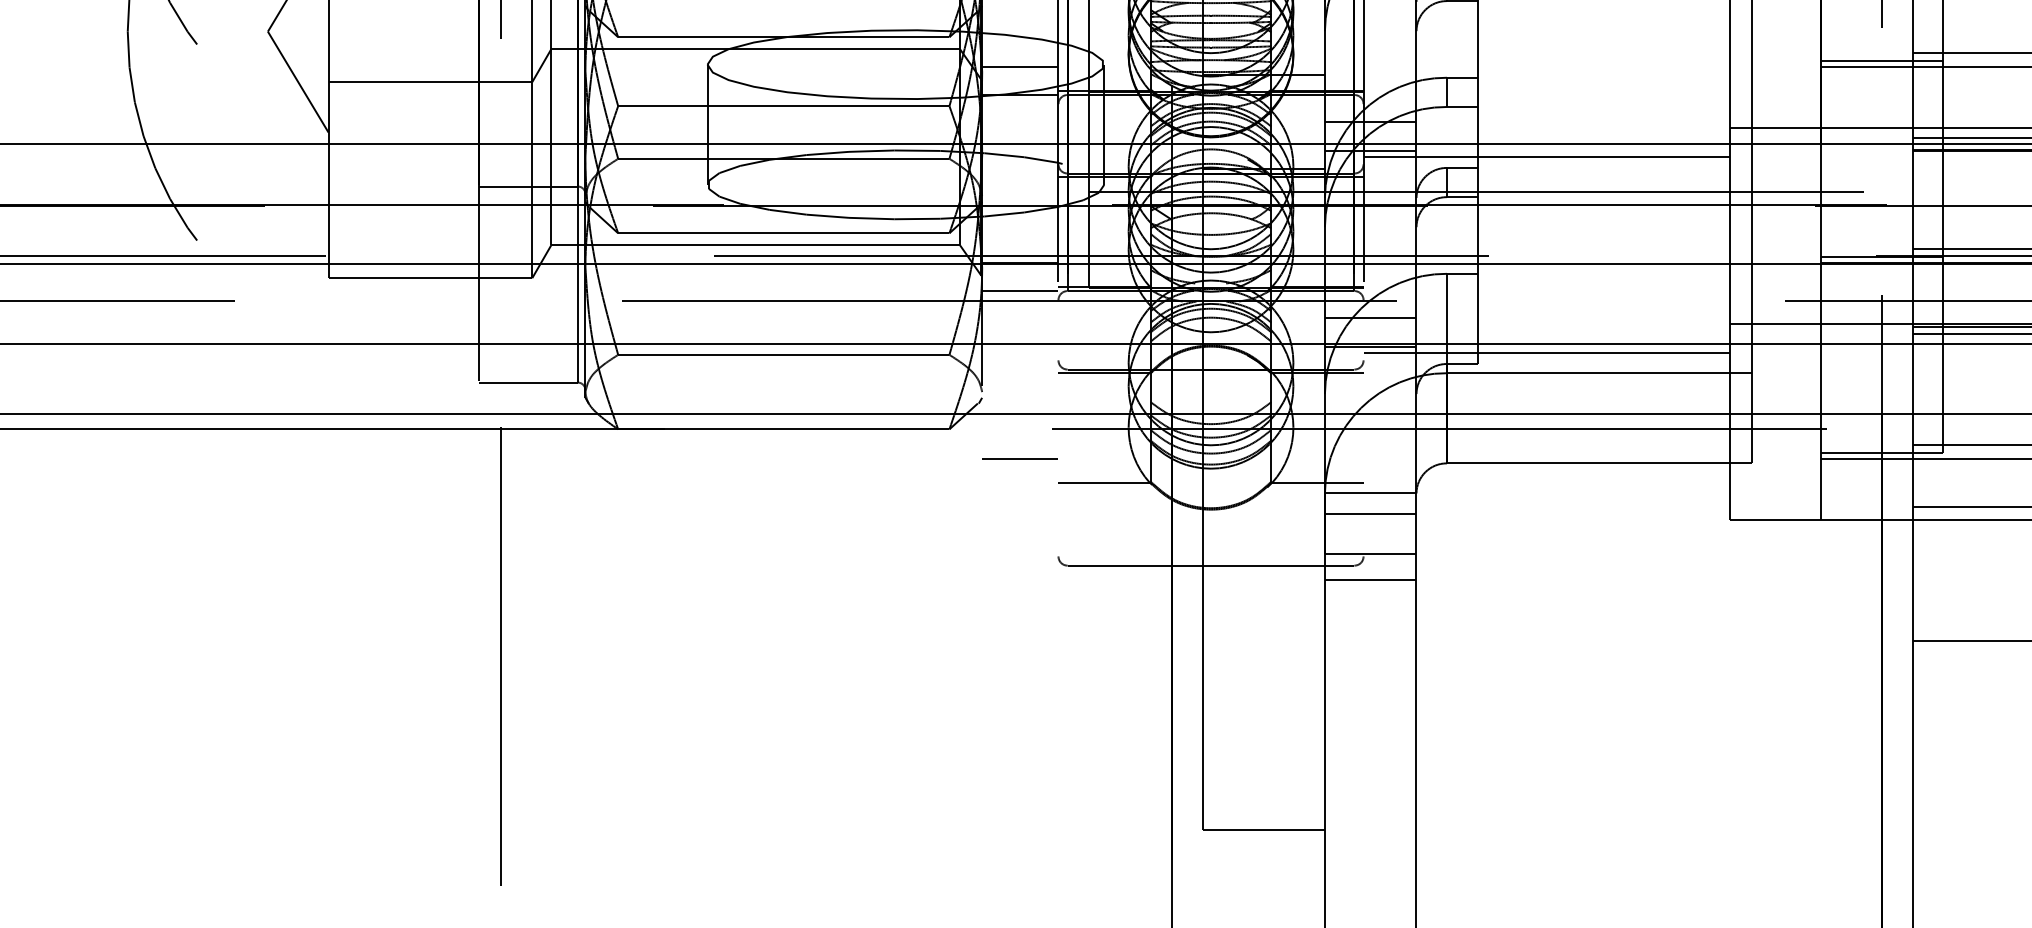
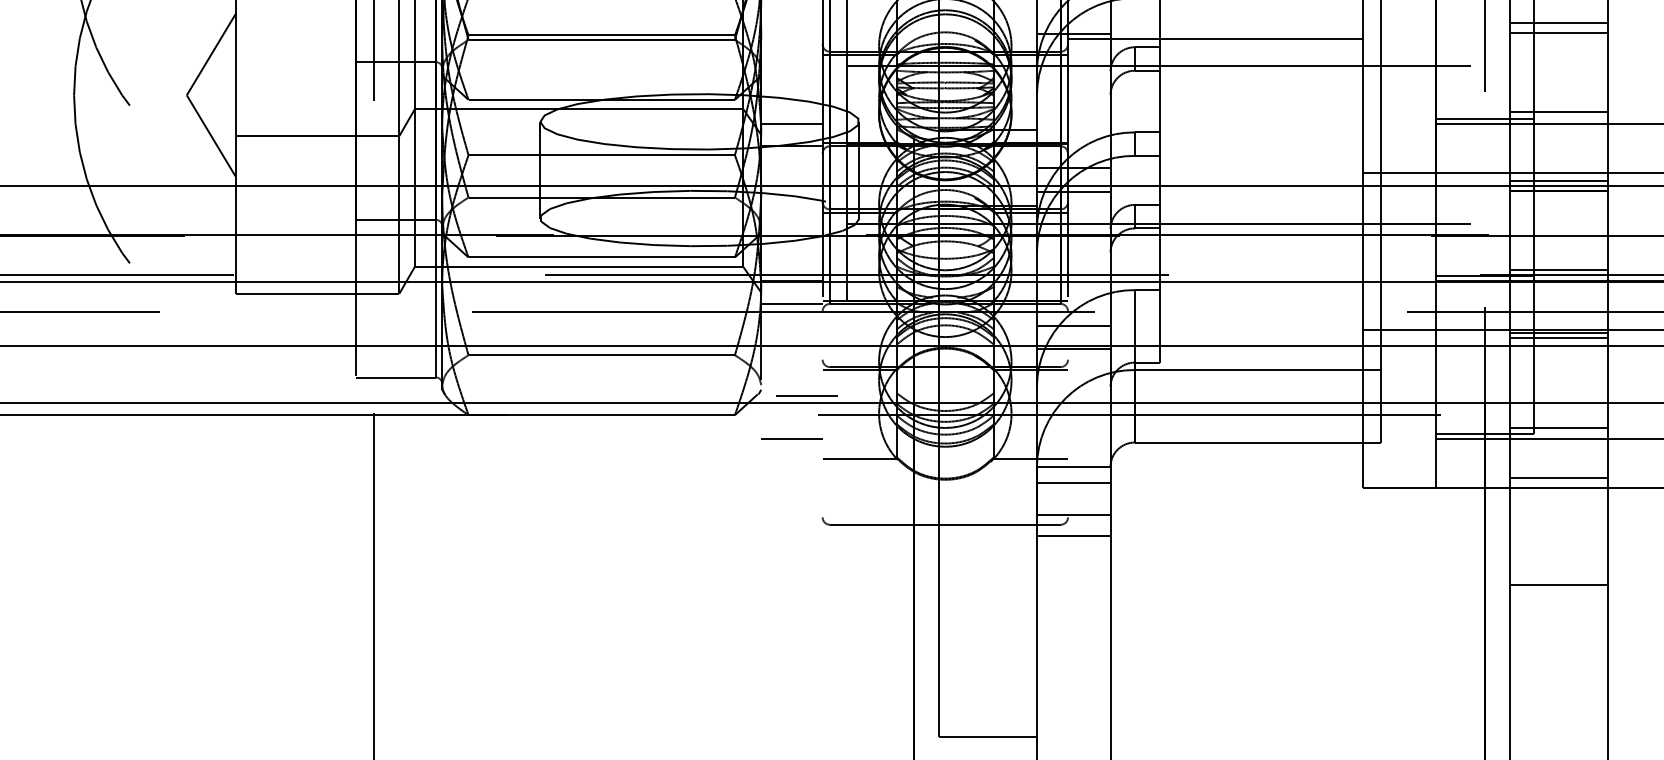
line: (1546, 157) -> (1215, 196), removed
line: (1546, 353) -> (1215, 354), removed
line: (1038, 404) -> (806, 395), added

